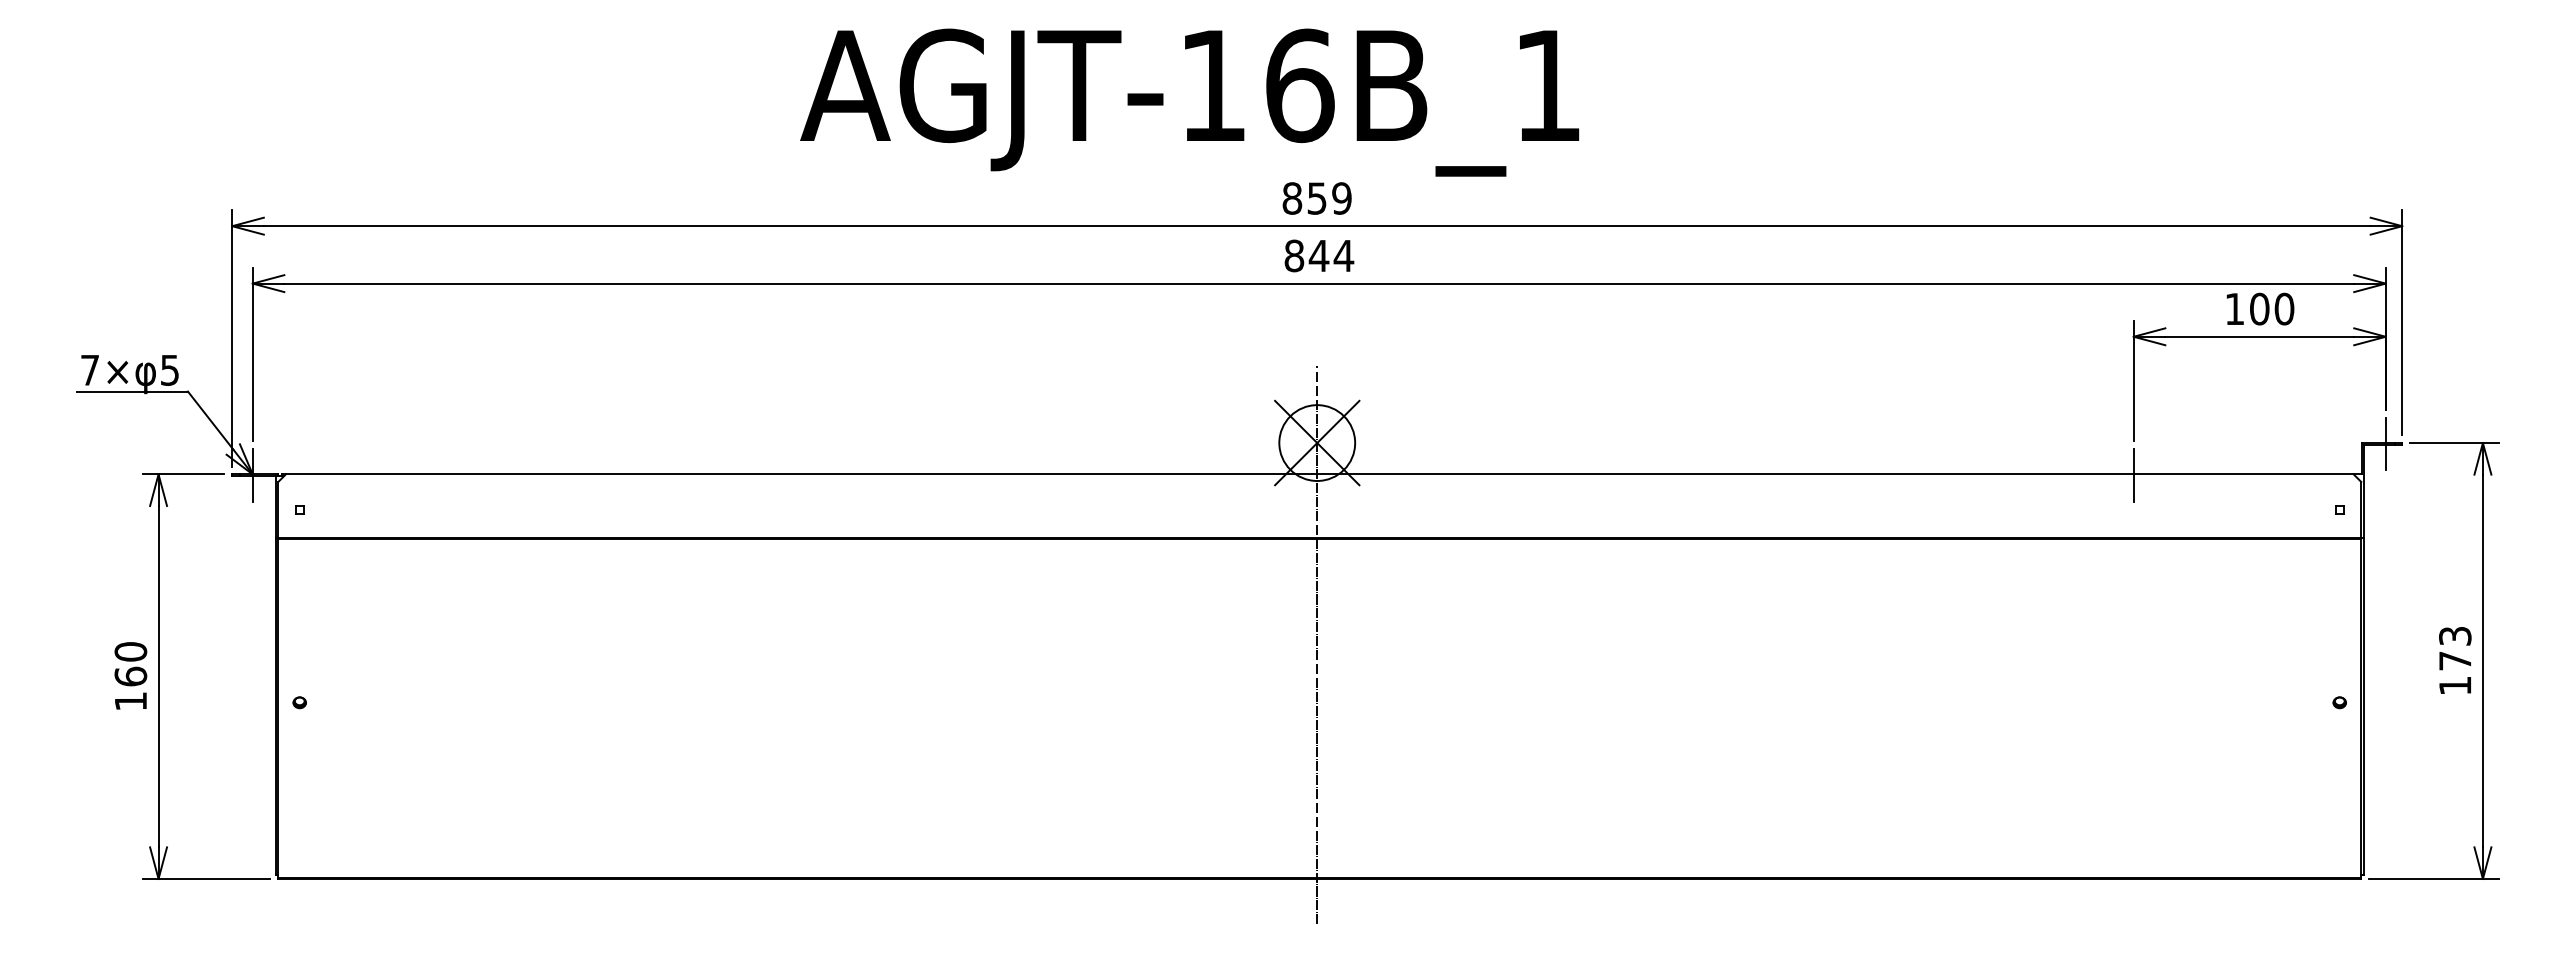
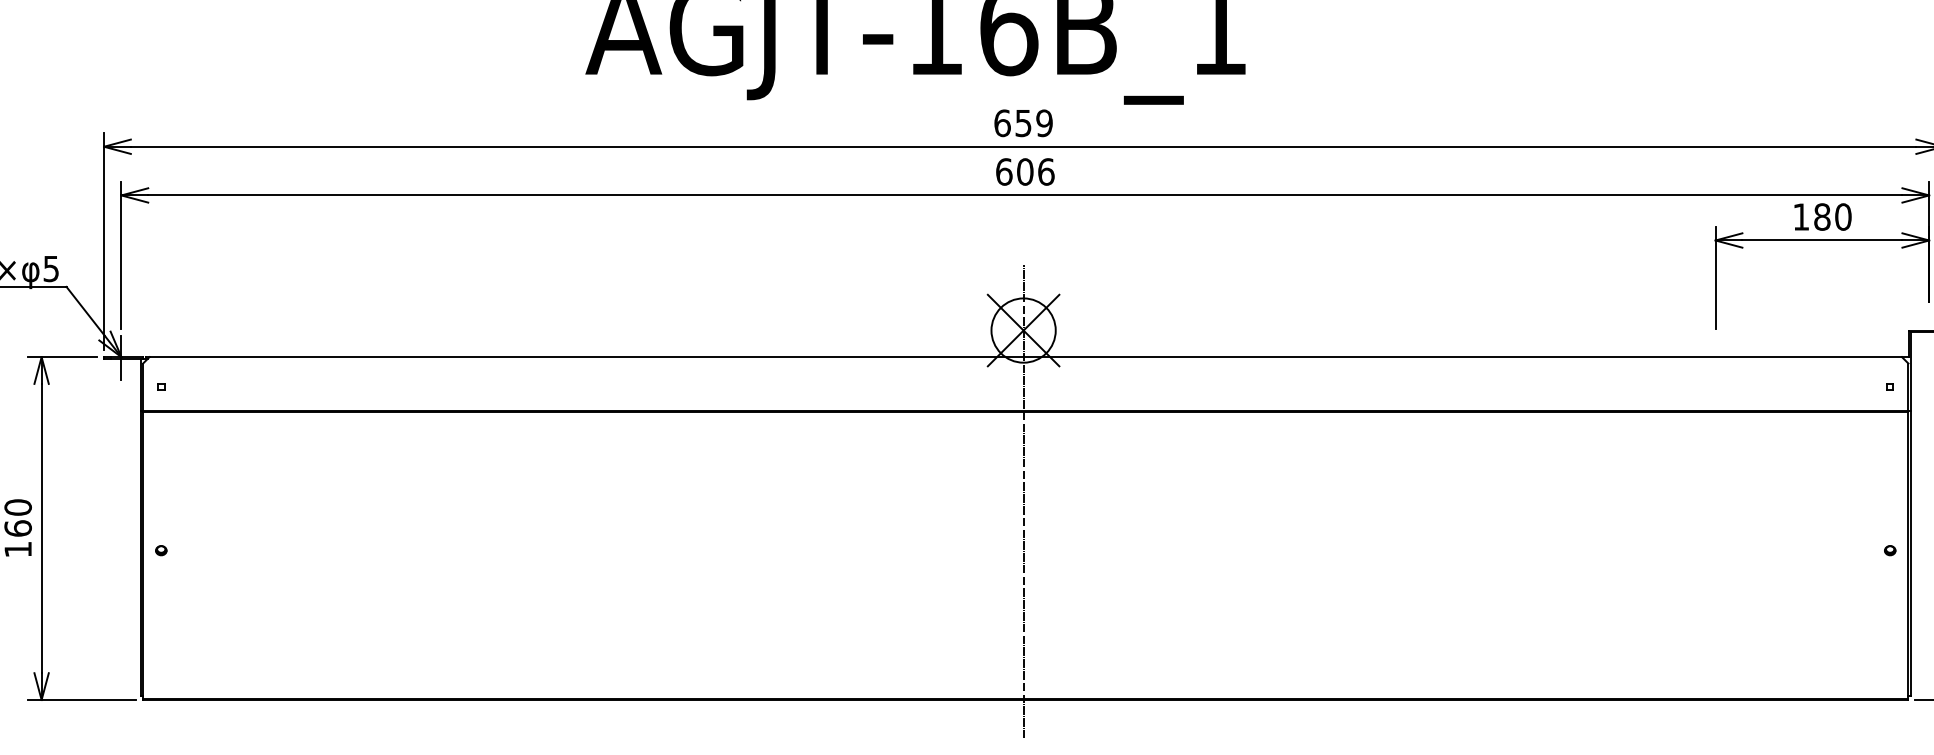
text: (1292, 198) -> (1002, 123), 859 -> 659
text: (1319, 255) -> (1025, 171), 844 -> 606
text: (2259, 309) -> (1822, 217), 100 -> 180
line: (2385, 443) -> (1928, 330), removed
line: (2133, 475) -> (1715, 358), removed

